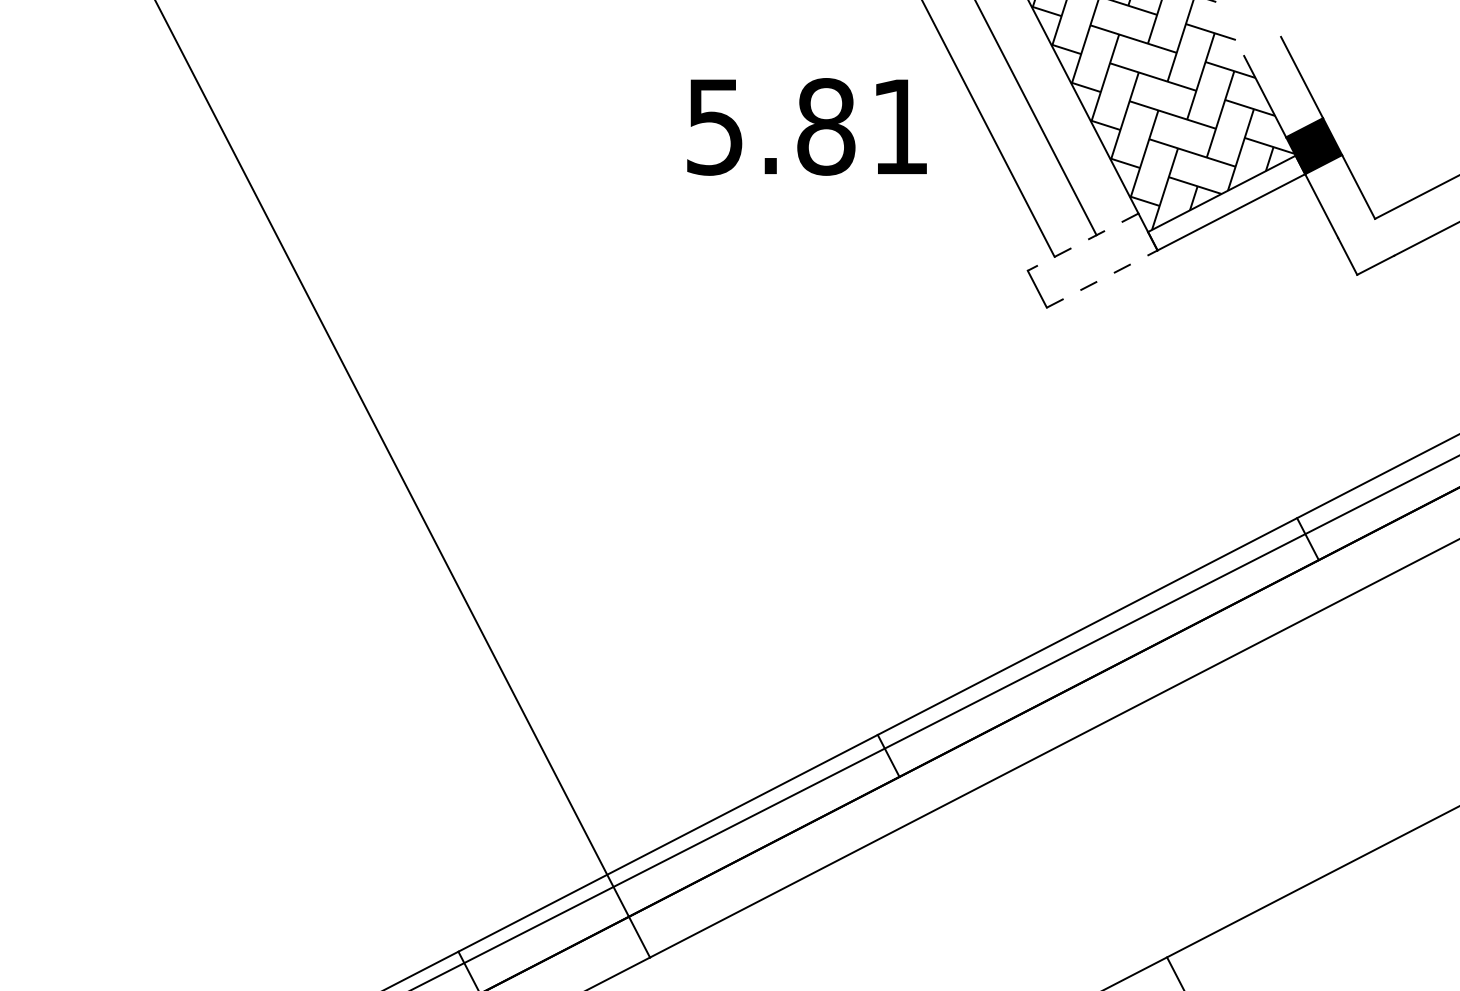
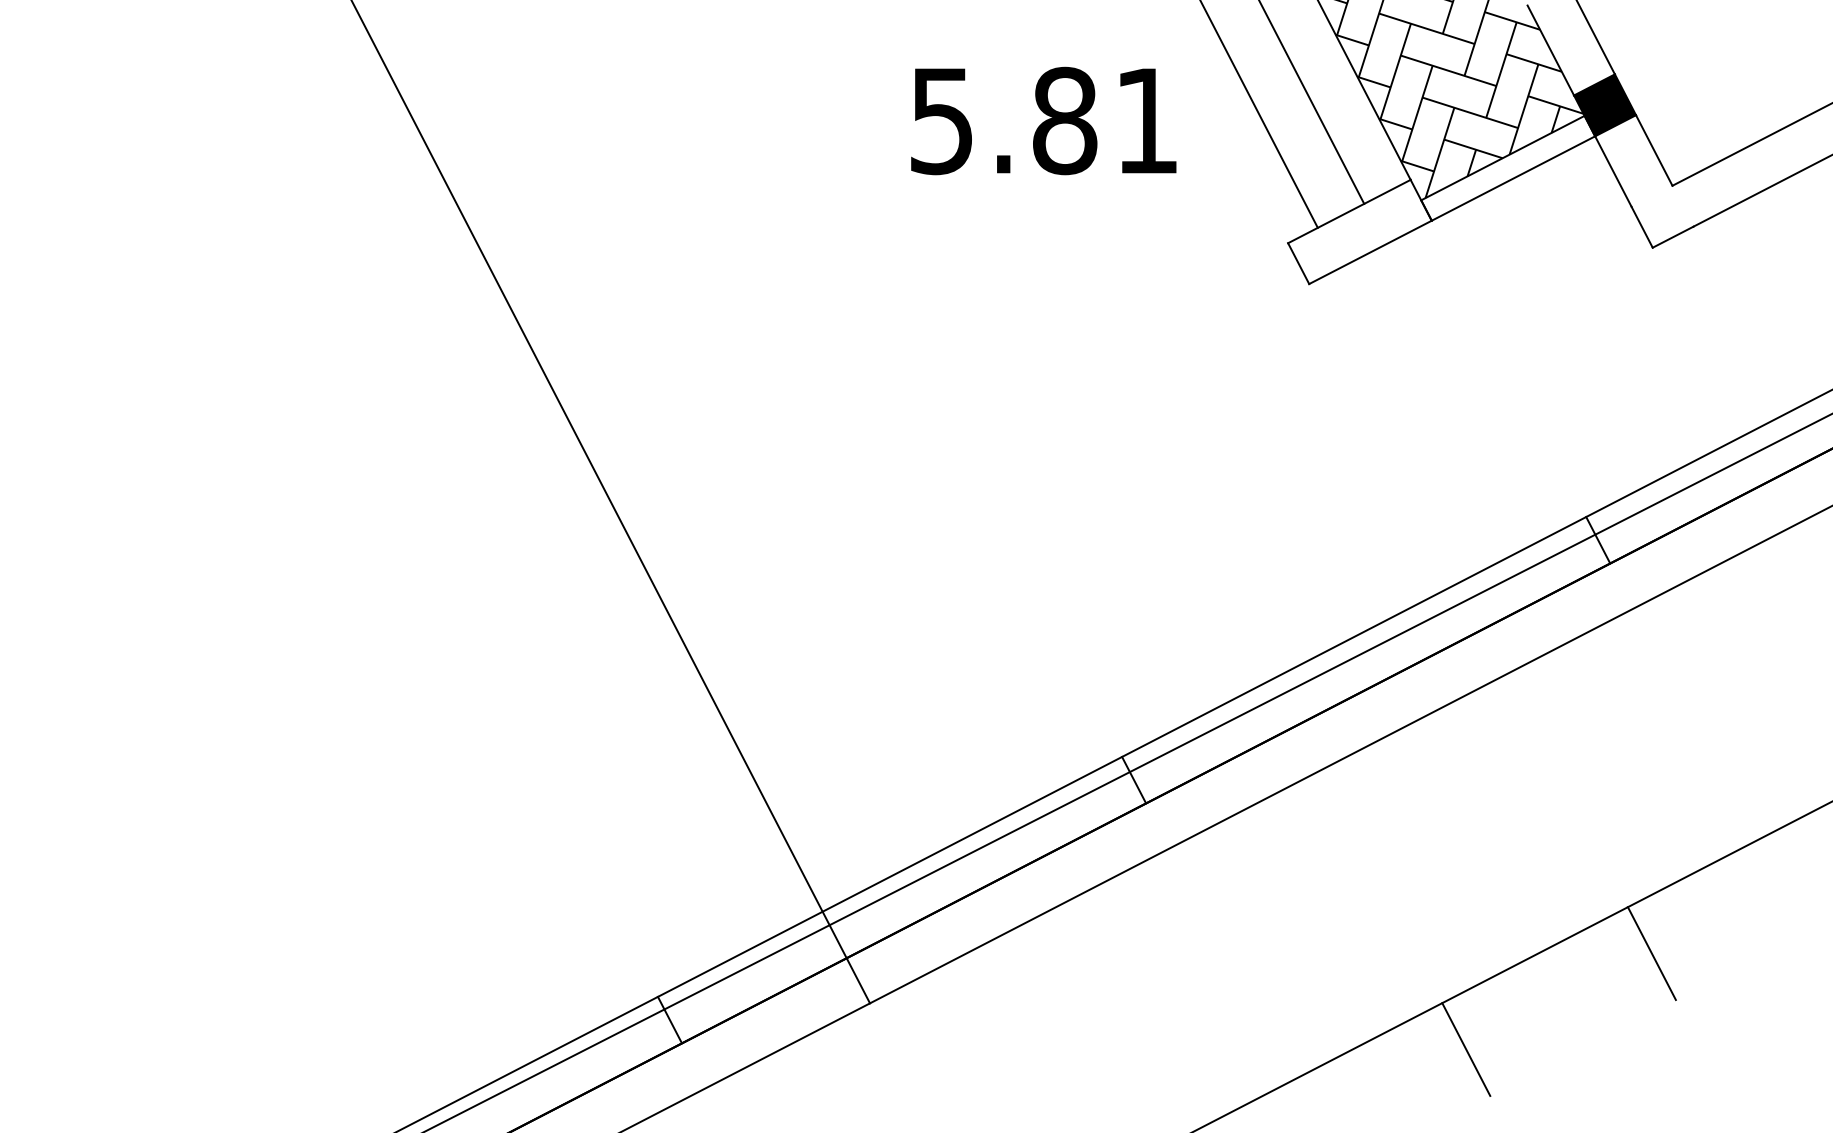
text: (806, 126) -> (1043, 120), moved
line: (1083, 242) -> (1349, 211), dashed -> solid
line: (1102, 279) -> (1370, 252), dashed -> solid
line: (1356, 912) -> (1651, 953), added

